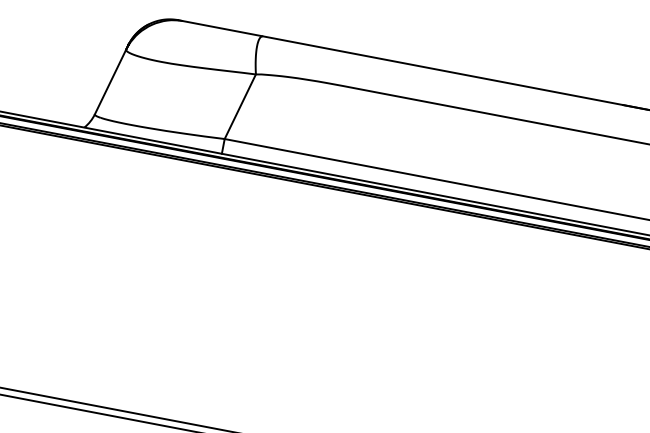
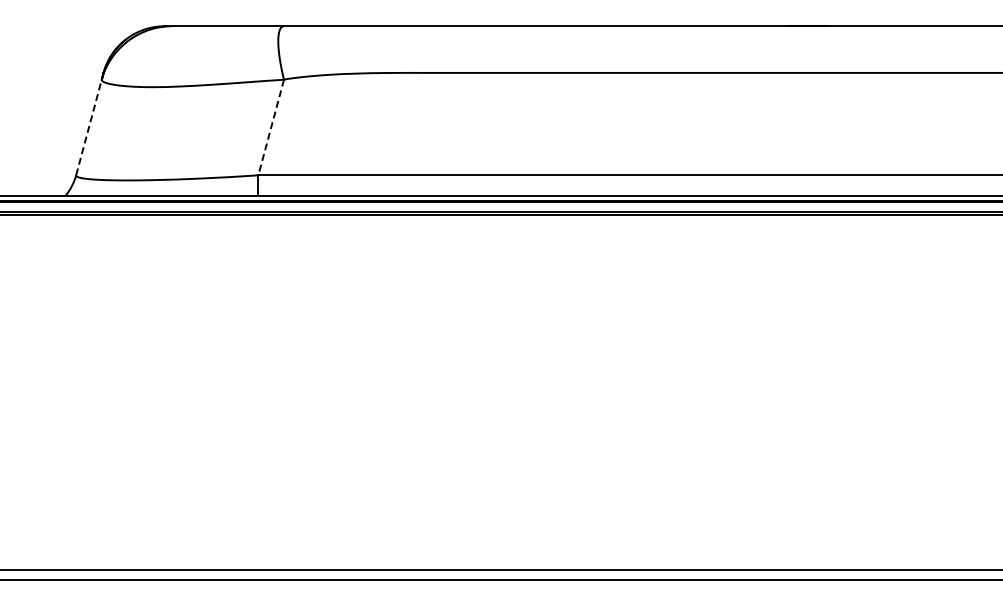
line: (111, 79) -> (89, 124), solid -> dashed
line: (240, 107) -> (271, 128), solid -> dashed

